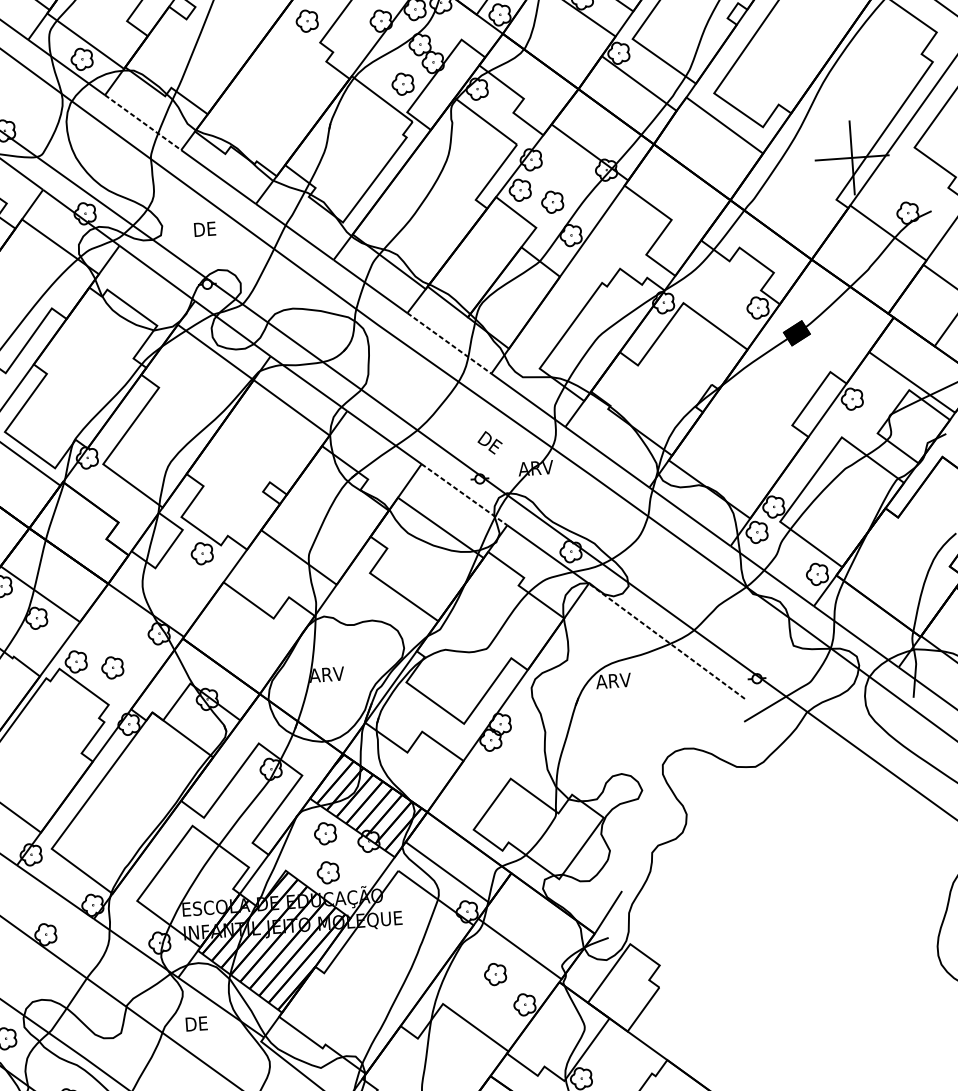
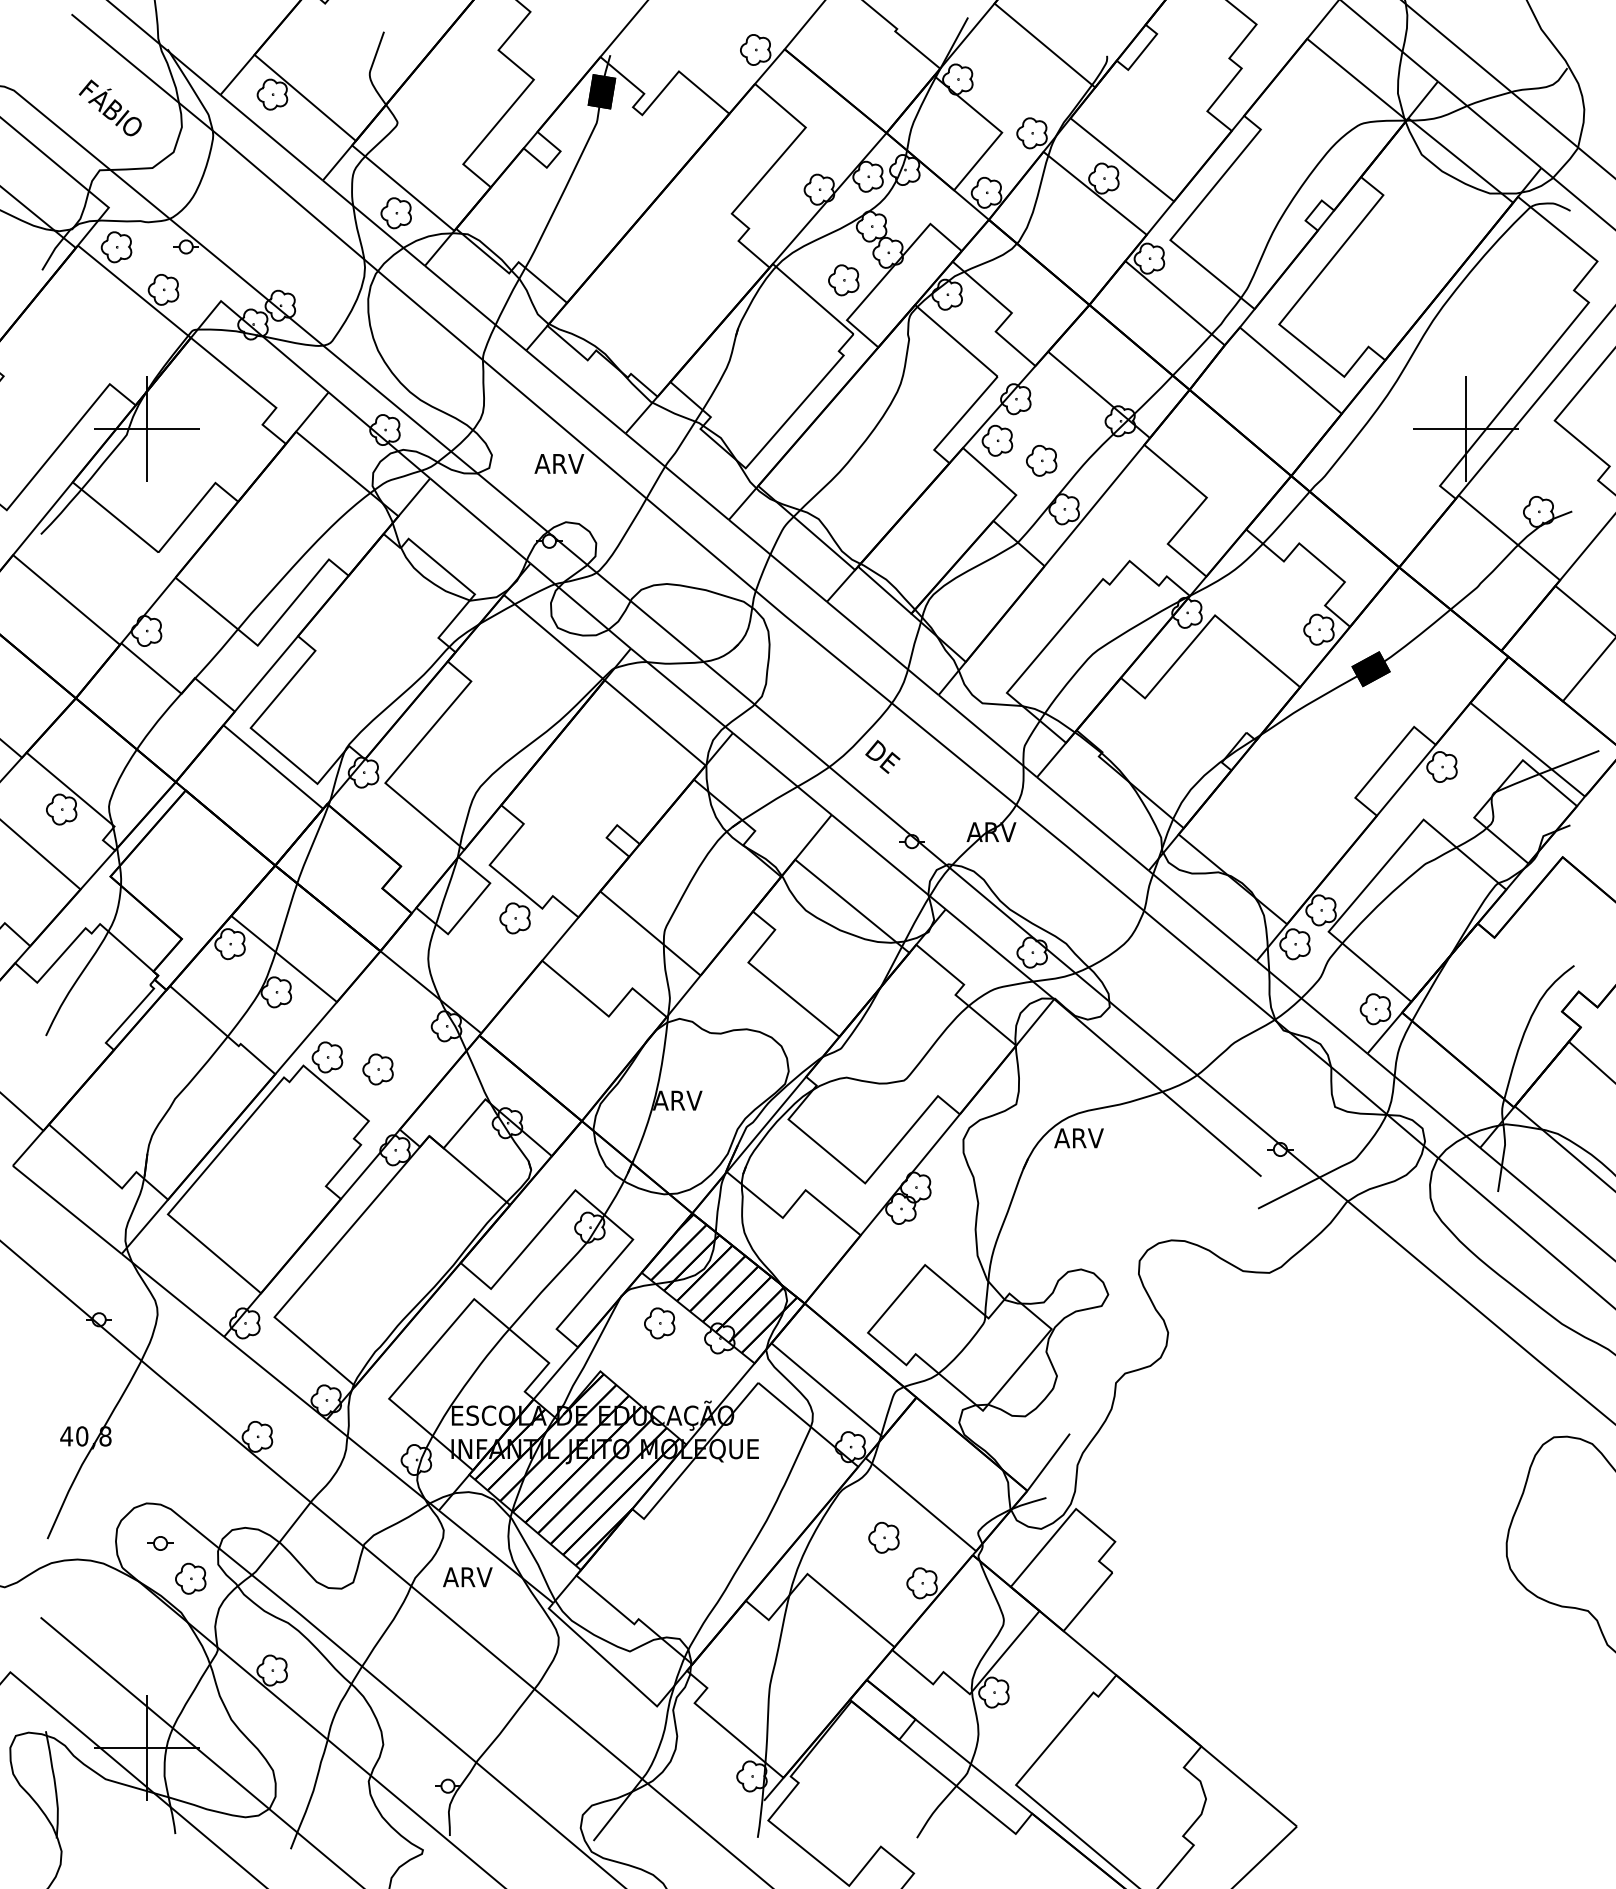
part: (306, 21) -> (715, 182), removed
line: (143, 122) -> (476, 308), dashed -> solid
text: (210, 228) -> (559, 463), DE -> ARV
line: (449, 343) -> (882, 648), dashed -> solid
text: (489, 442) -> (882, 756), moved
line: (465, 494) -> (889, 862), dashed -> solid
line: (666, 640) -> (1157, 1087), dashed -> solid
part: (328, 872) -> (659, 1378), removed
text: (201, 1023) -> (467, 1577), DE -> ARV

